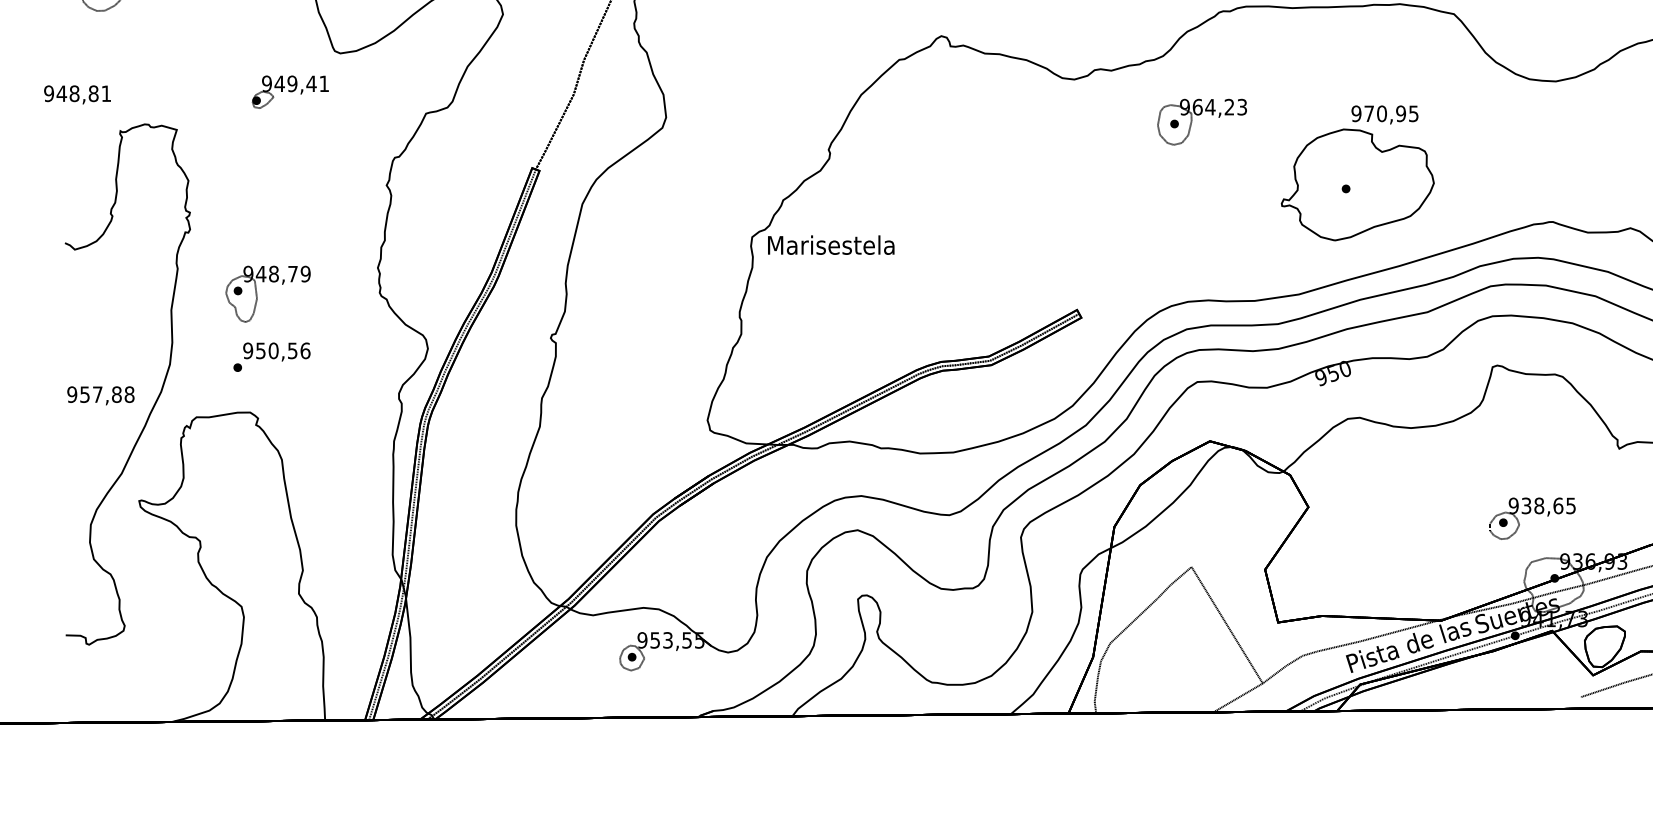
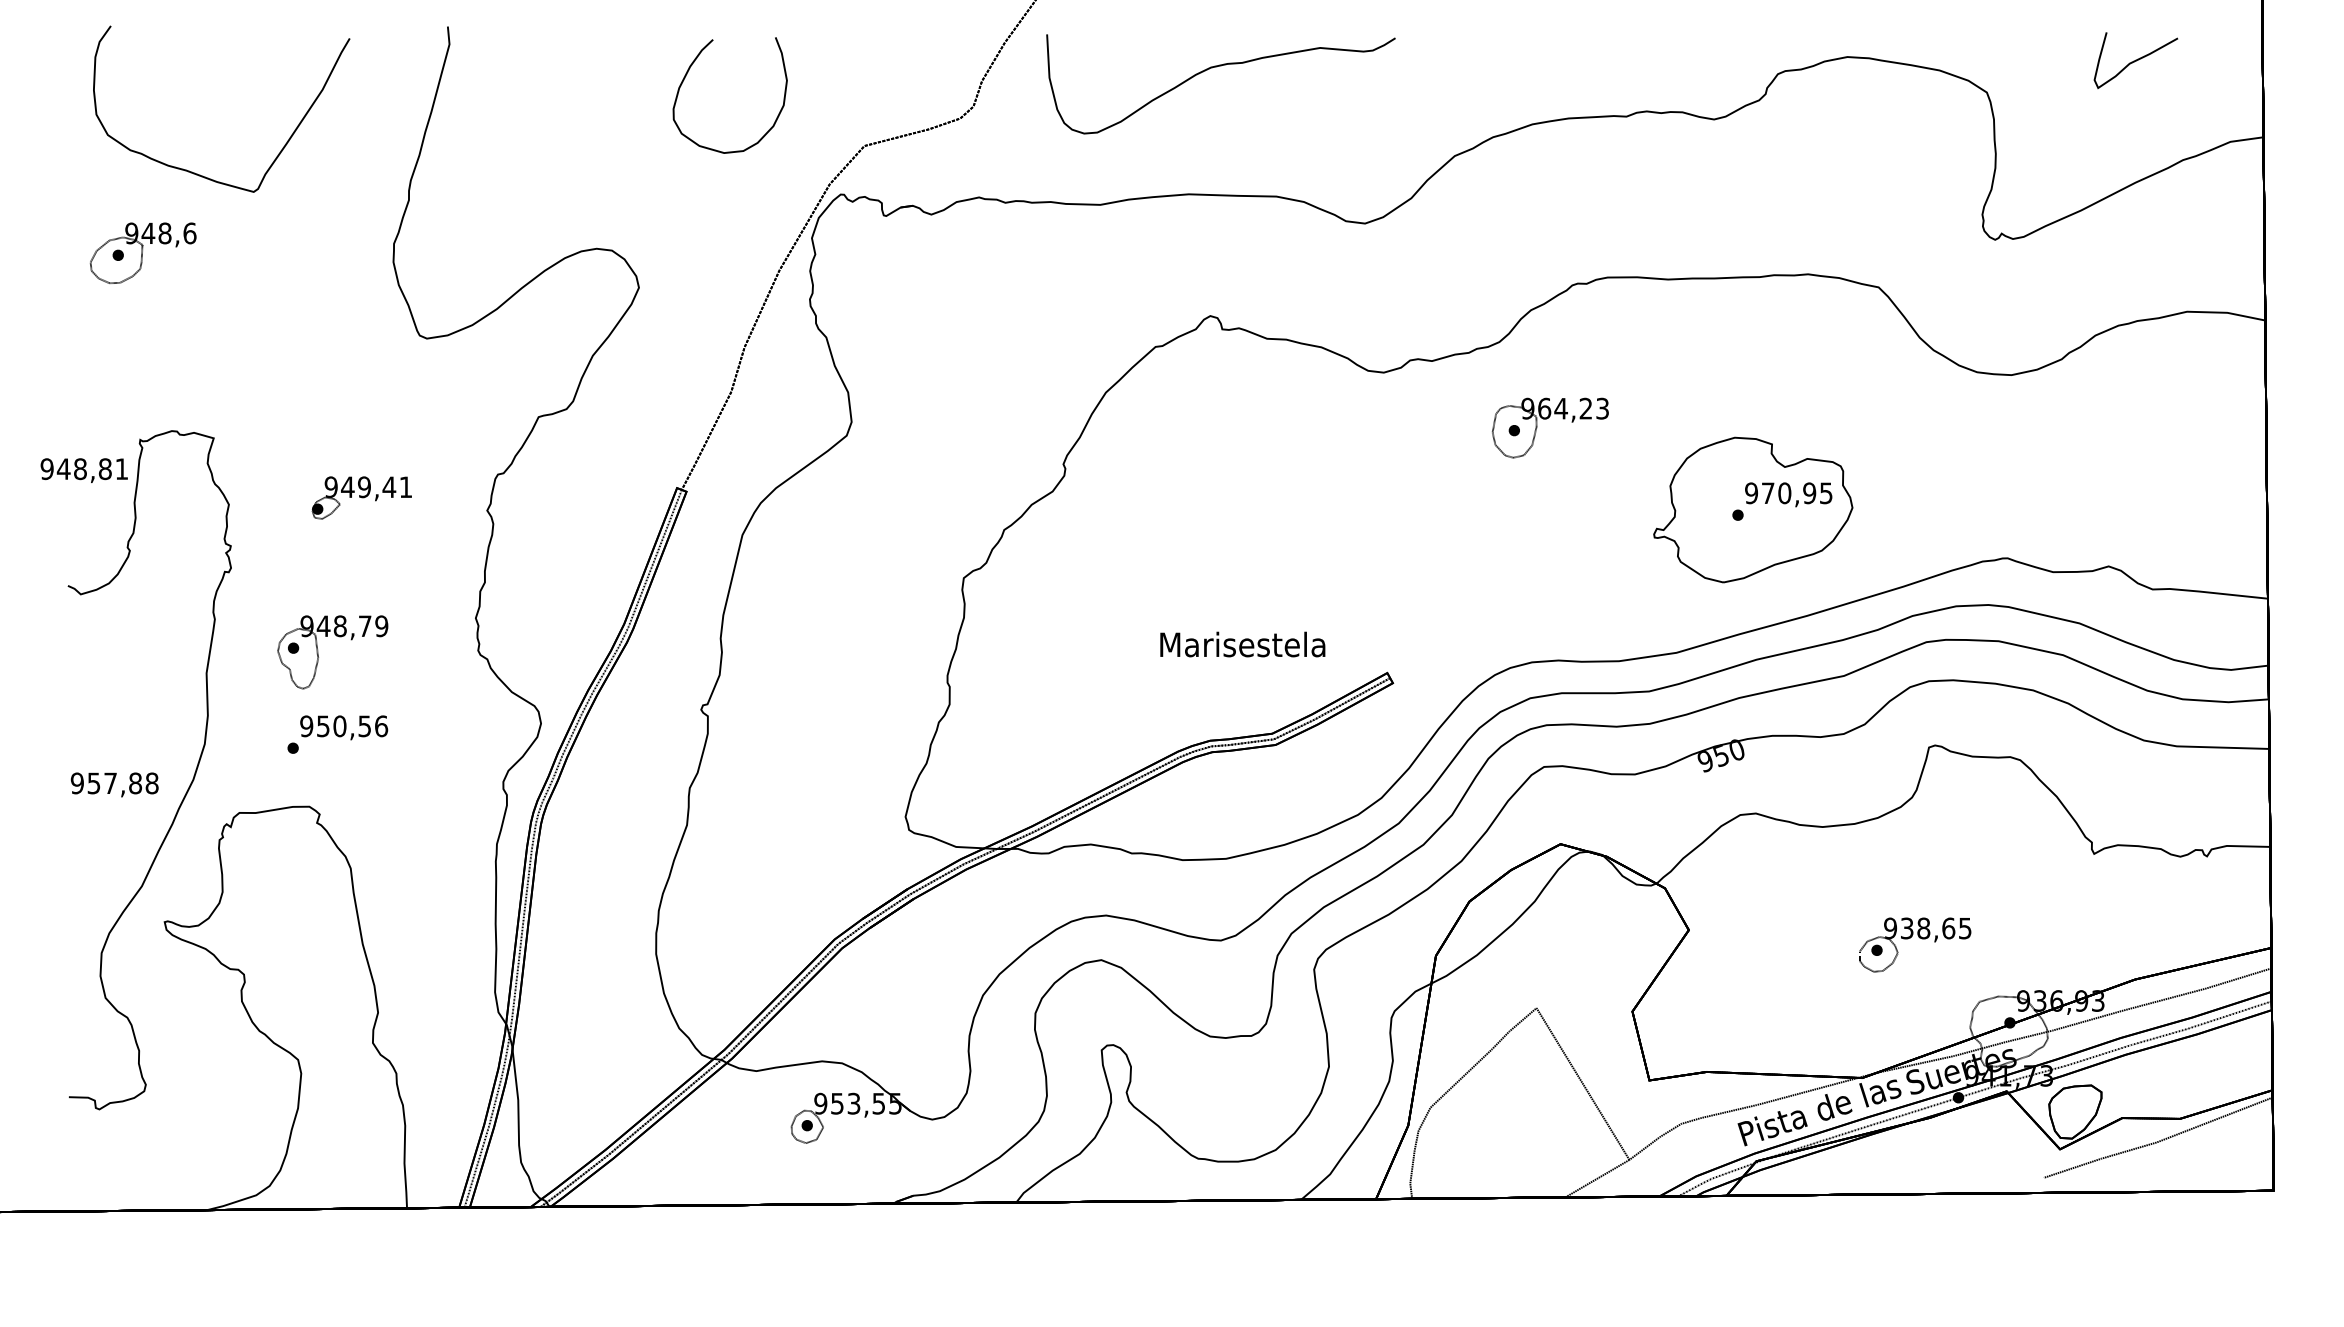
part: (290, 91) -> (361, 497), moved
text: (76, 94) -> (83, 470), moved
text: (1384, 114) -> (1788, 494), moved
text: (830, 245) -> (1242, 644), moved
part: (1535, 513) -> (1919, 938), moved

